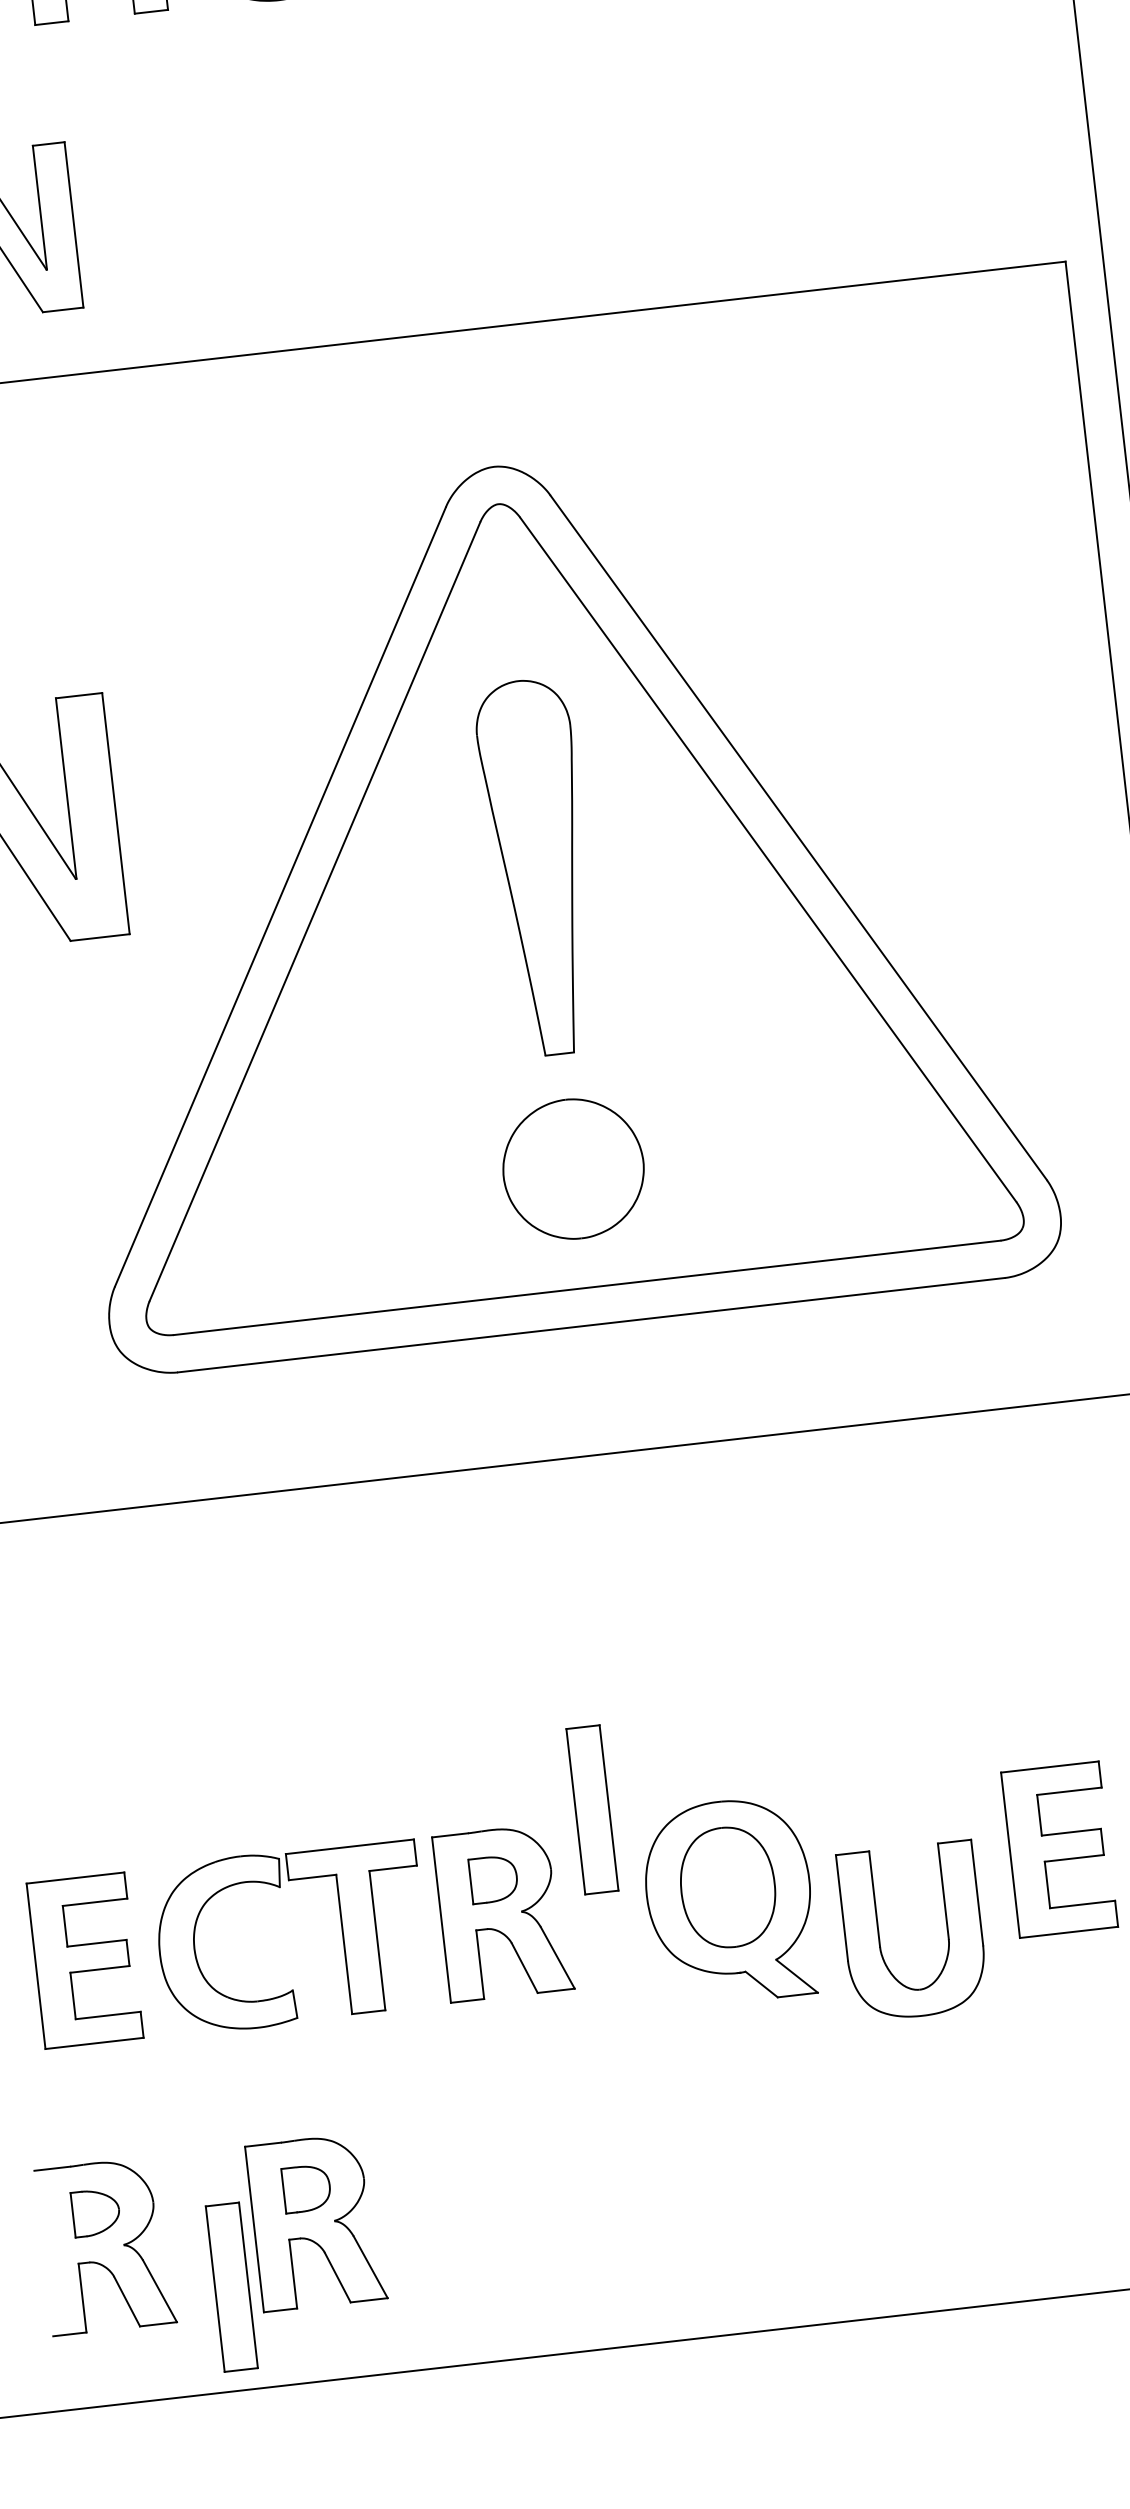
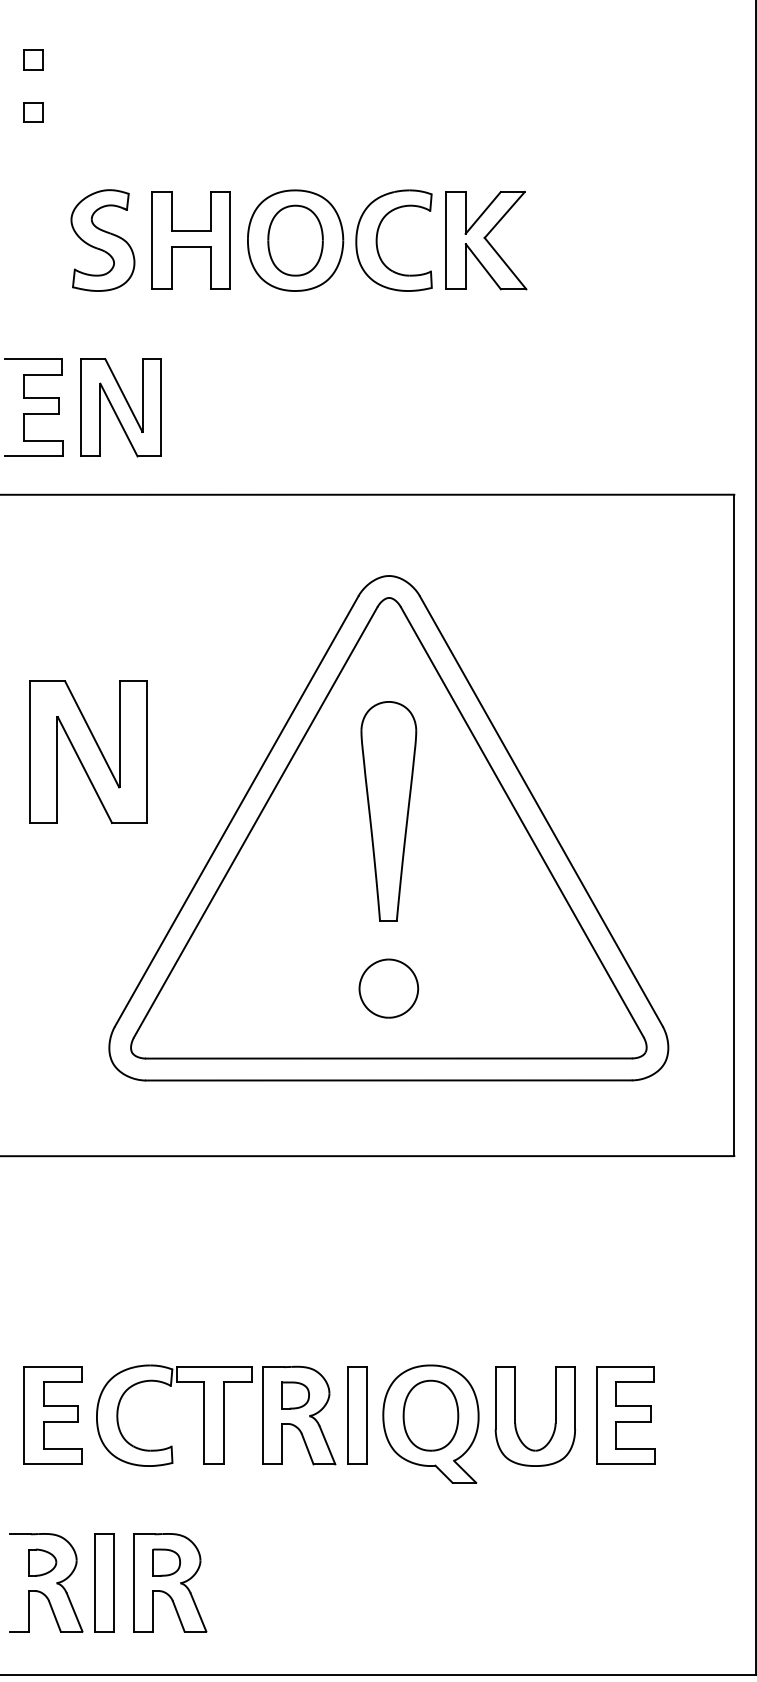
part: (572, 1168) -> (388, 988), size x0.71
part: (592, 1809) -> (357, 1415), moved
part: (879, 1935) -> (515, 1416), moved
part: (231, 2286) -> (104, 1582), moved

